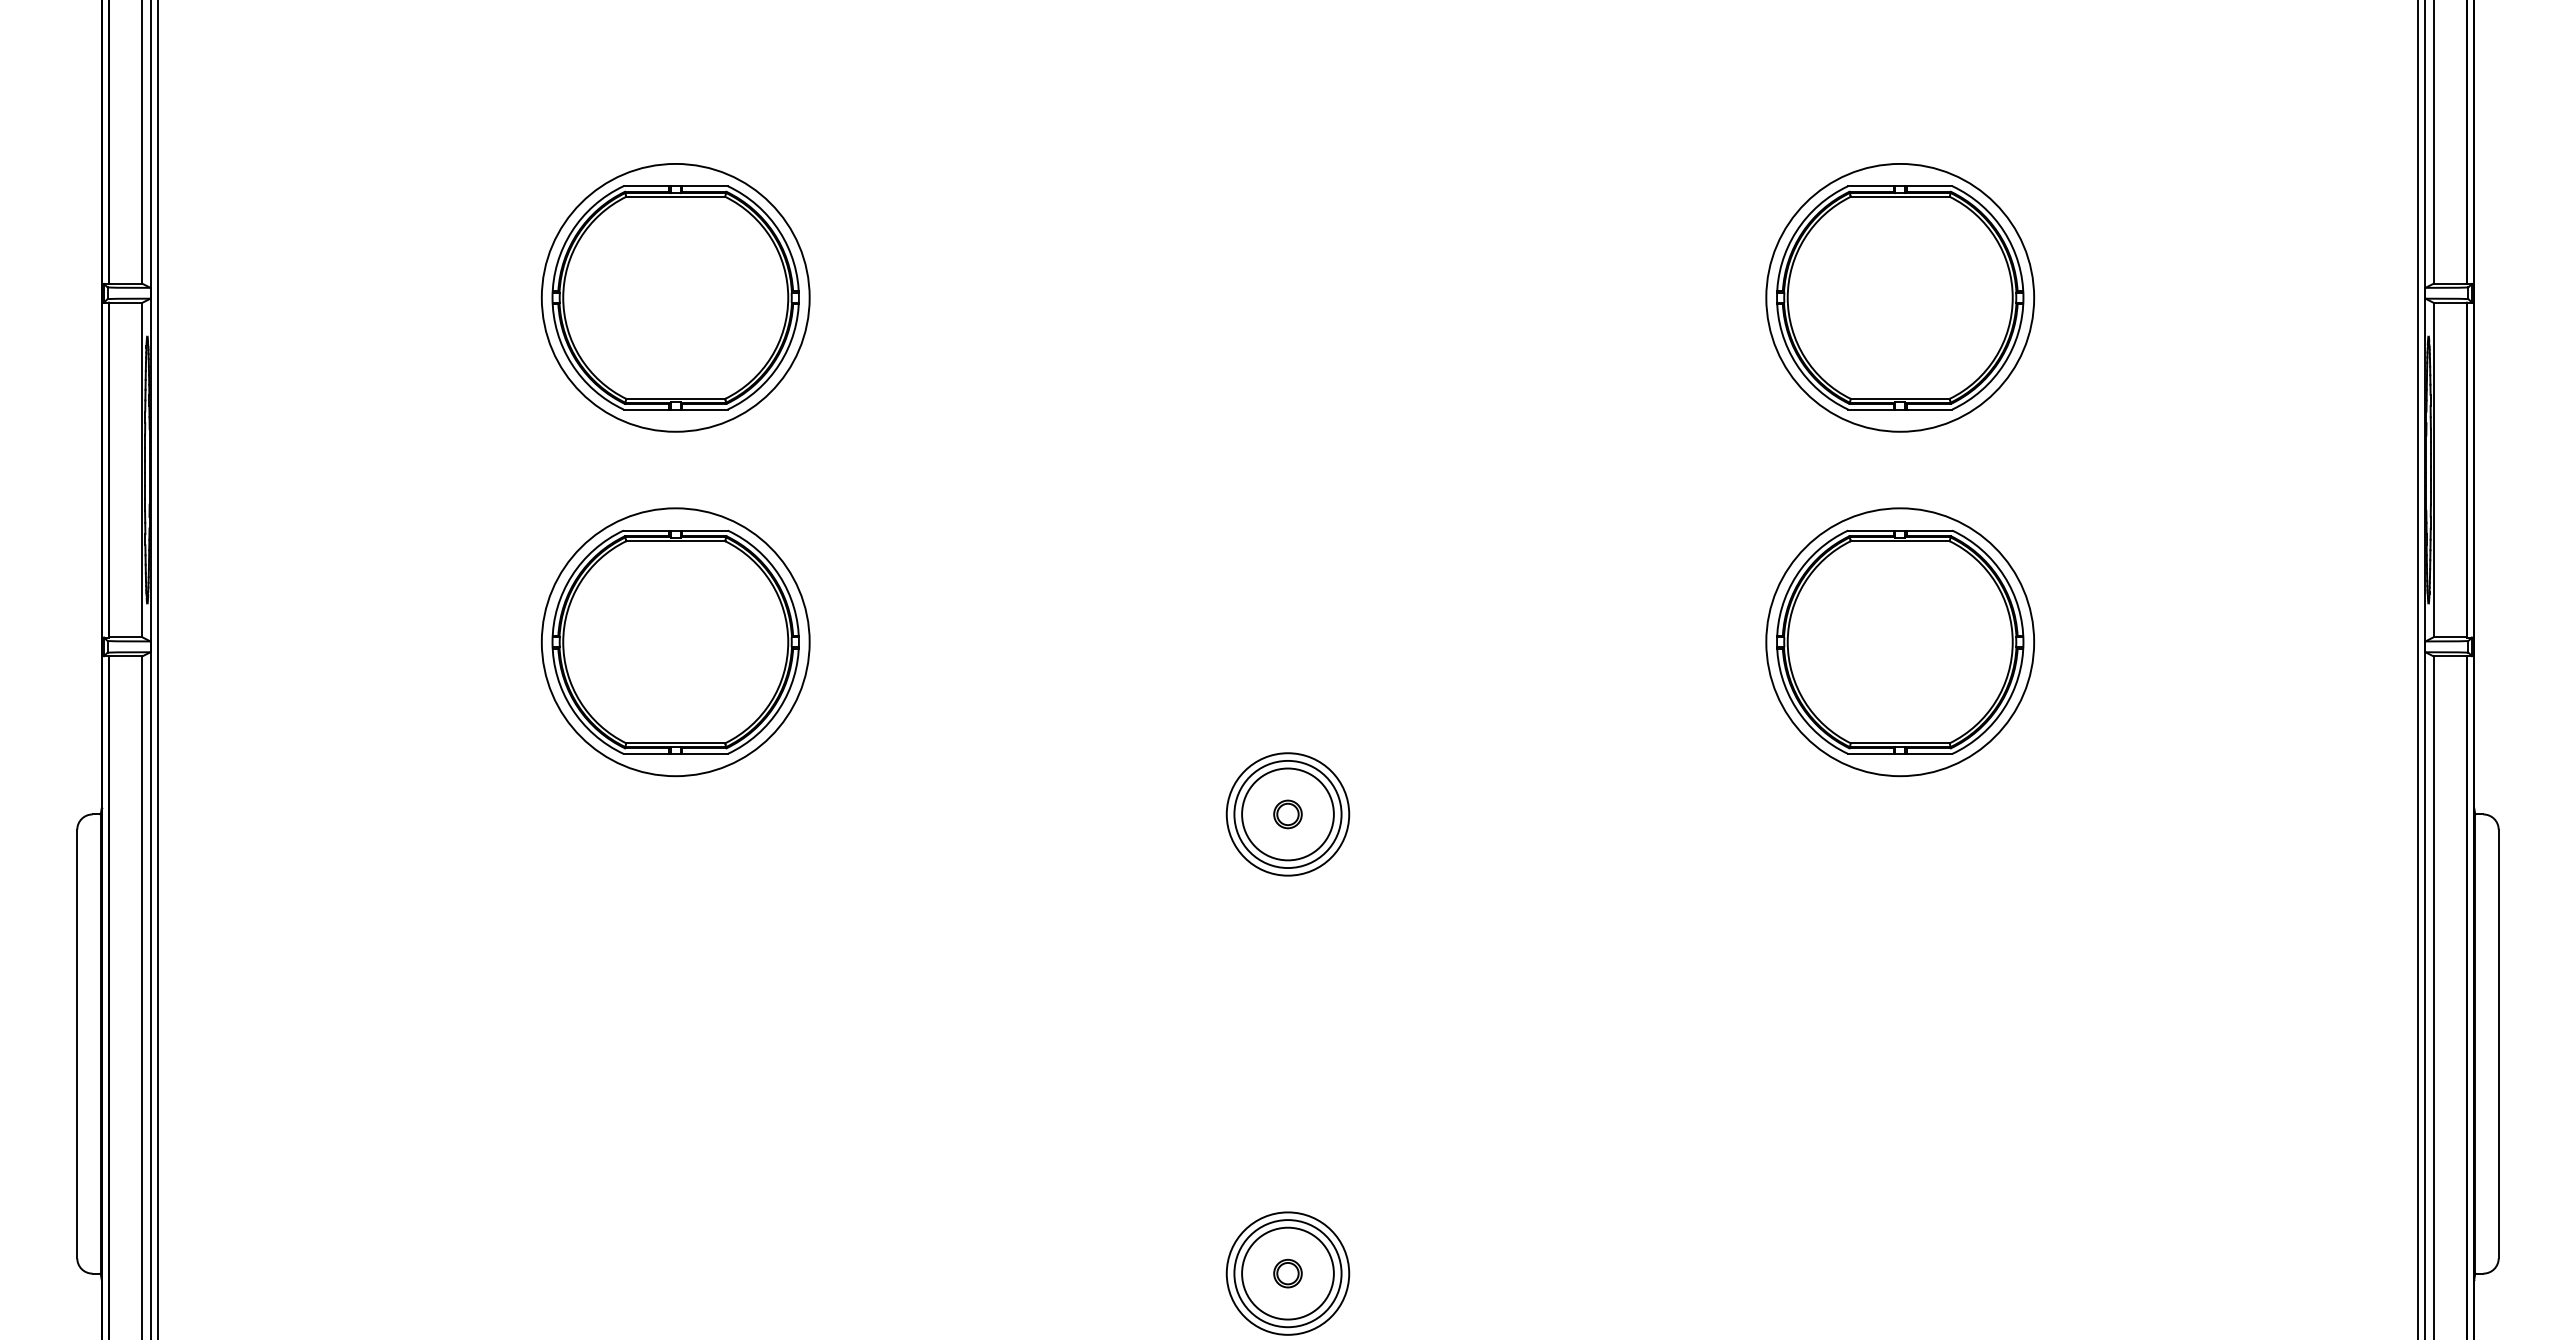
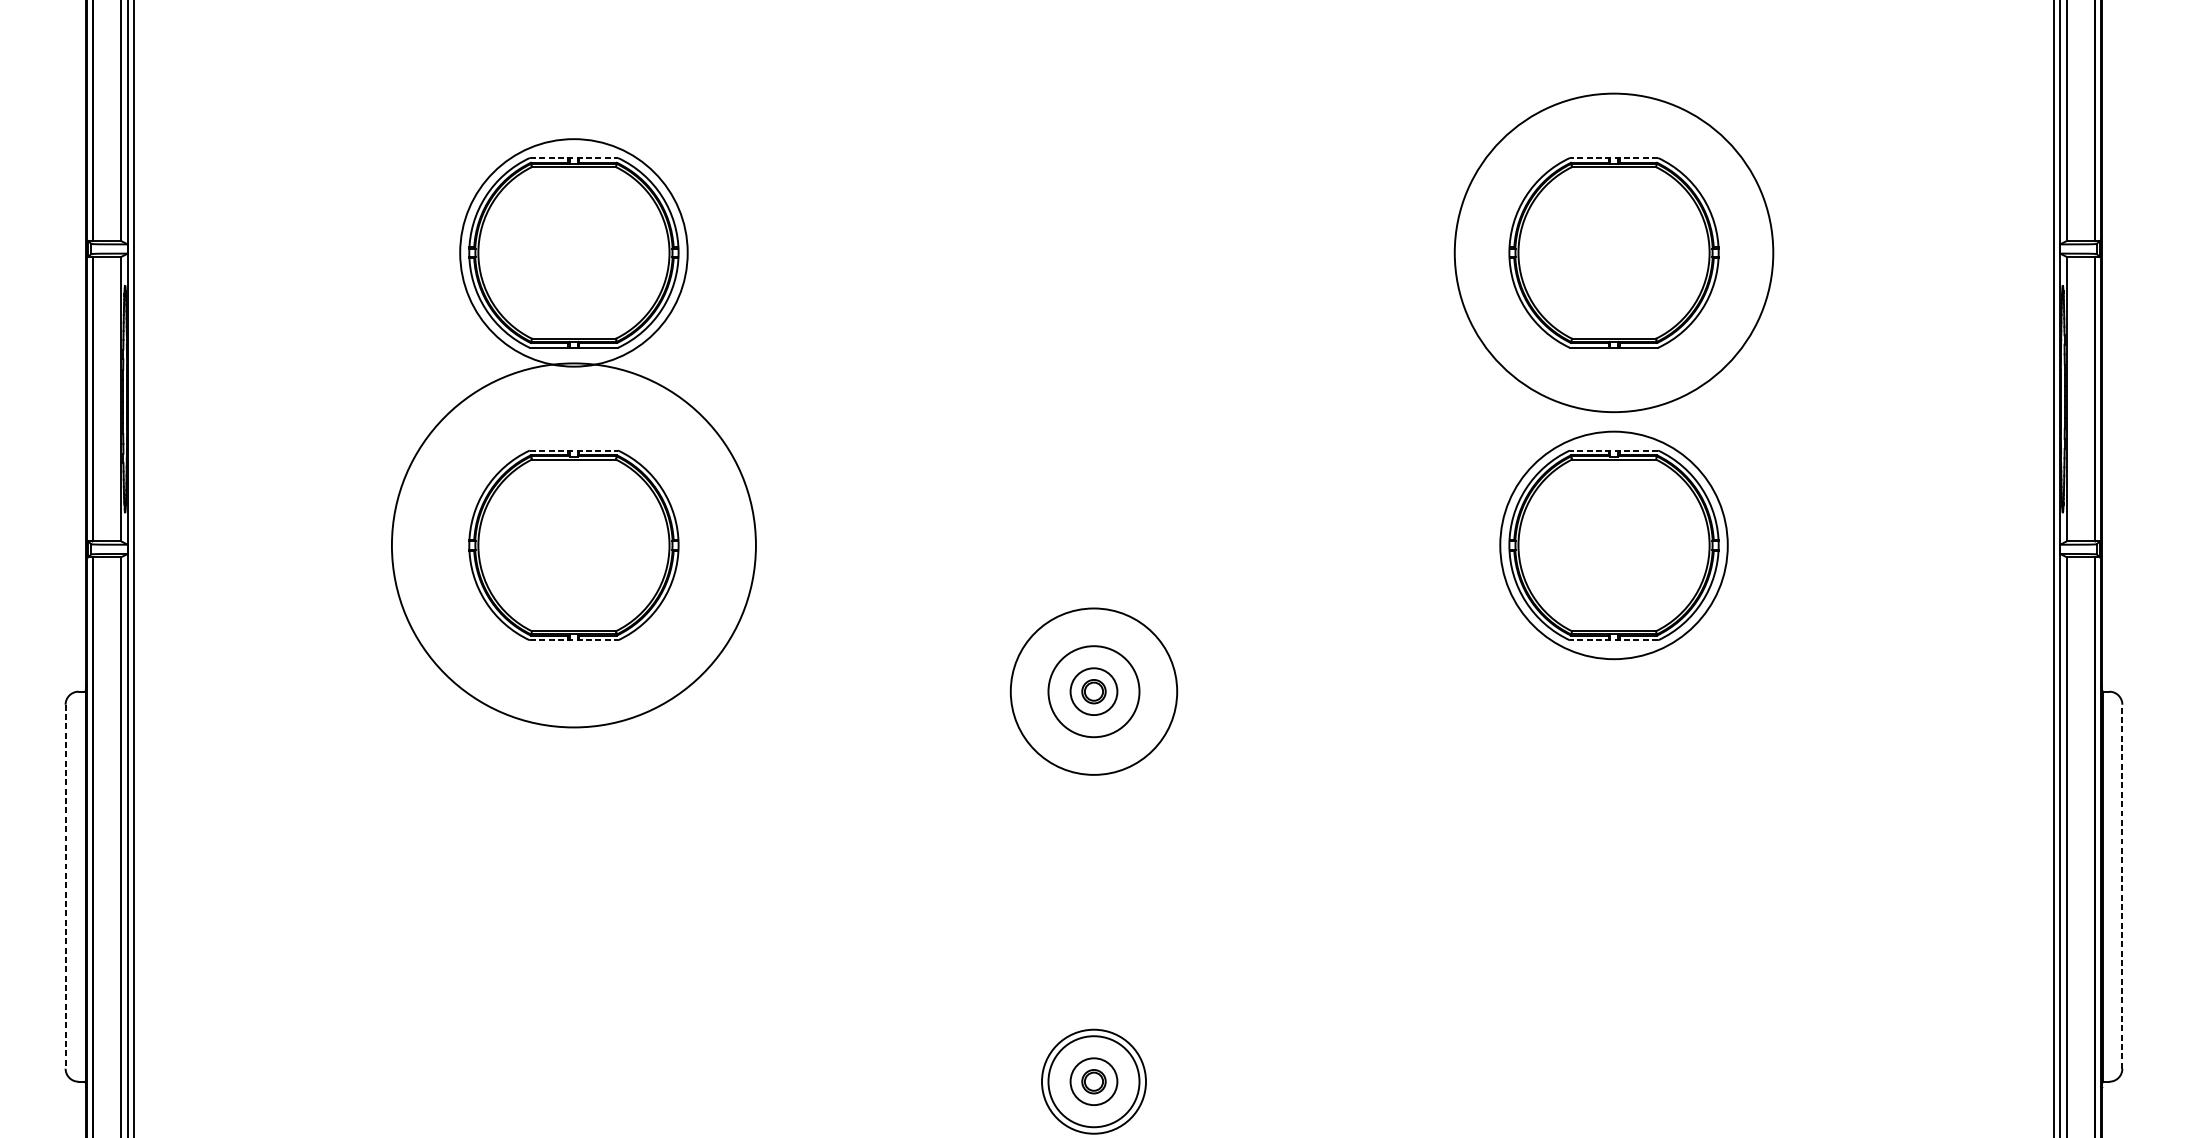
line: (675, 186) -> (573, 158), solid -> dashed
line: (1900, 186) -> (1614, 158), solid -> dashed
circle: (1900, 297) -> (1614, 252), size x1.4
line: (675, 530) -> (573, 450), solid -> dashed
line: (1900, 530) -> (1614, 450), solid -> dashed
circle: (675, 642) -> (573, 545), size x1.6
line: (675, 753) -> (573, 639), solid -> dashed
line: (1900, 753) -> (1614, 639), solid -> dashed
circle: (1287, 814) -> (1093, 691), size x0.6
circle: (1287, 814) -> (1093, 691), size x1.6
line: (2498, 1043) -> (2122, 886), solid -> dashed
line: (77, 1044) -> (65, 887), solid -> dashed
circle: (1287, 1273) -> (1093, 1081), size x0.6

